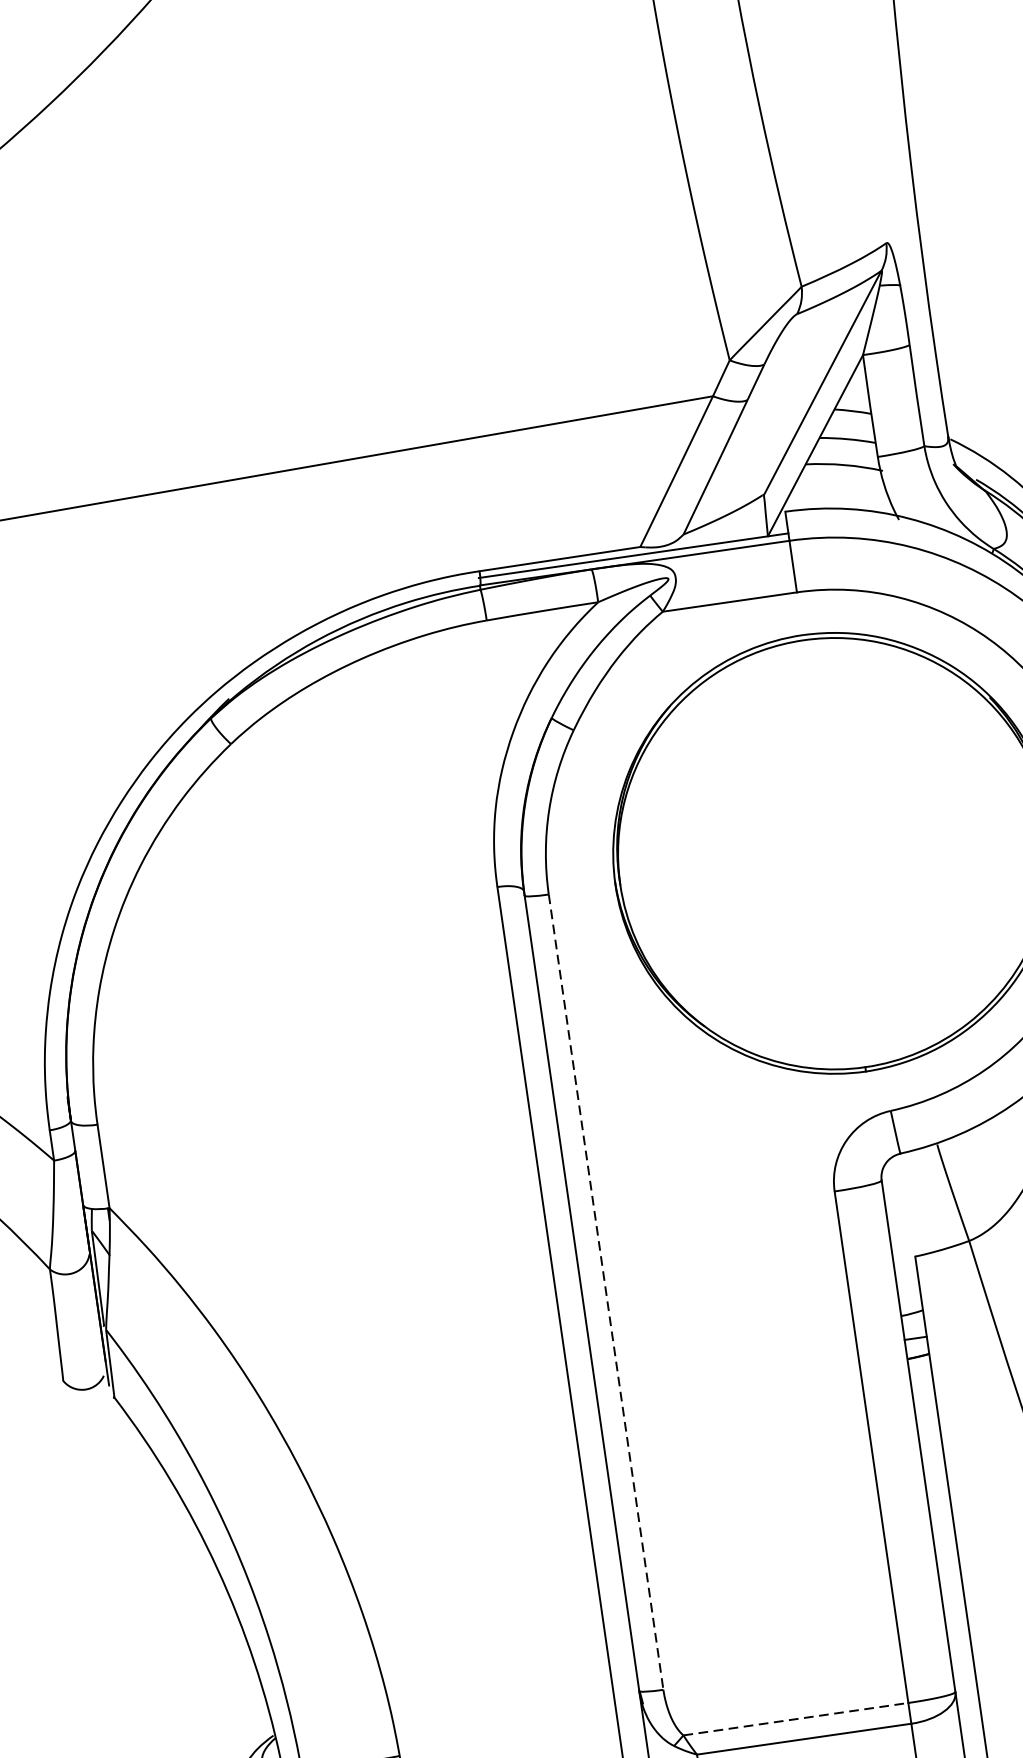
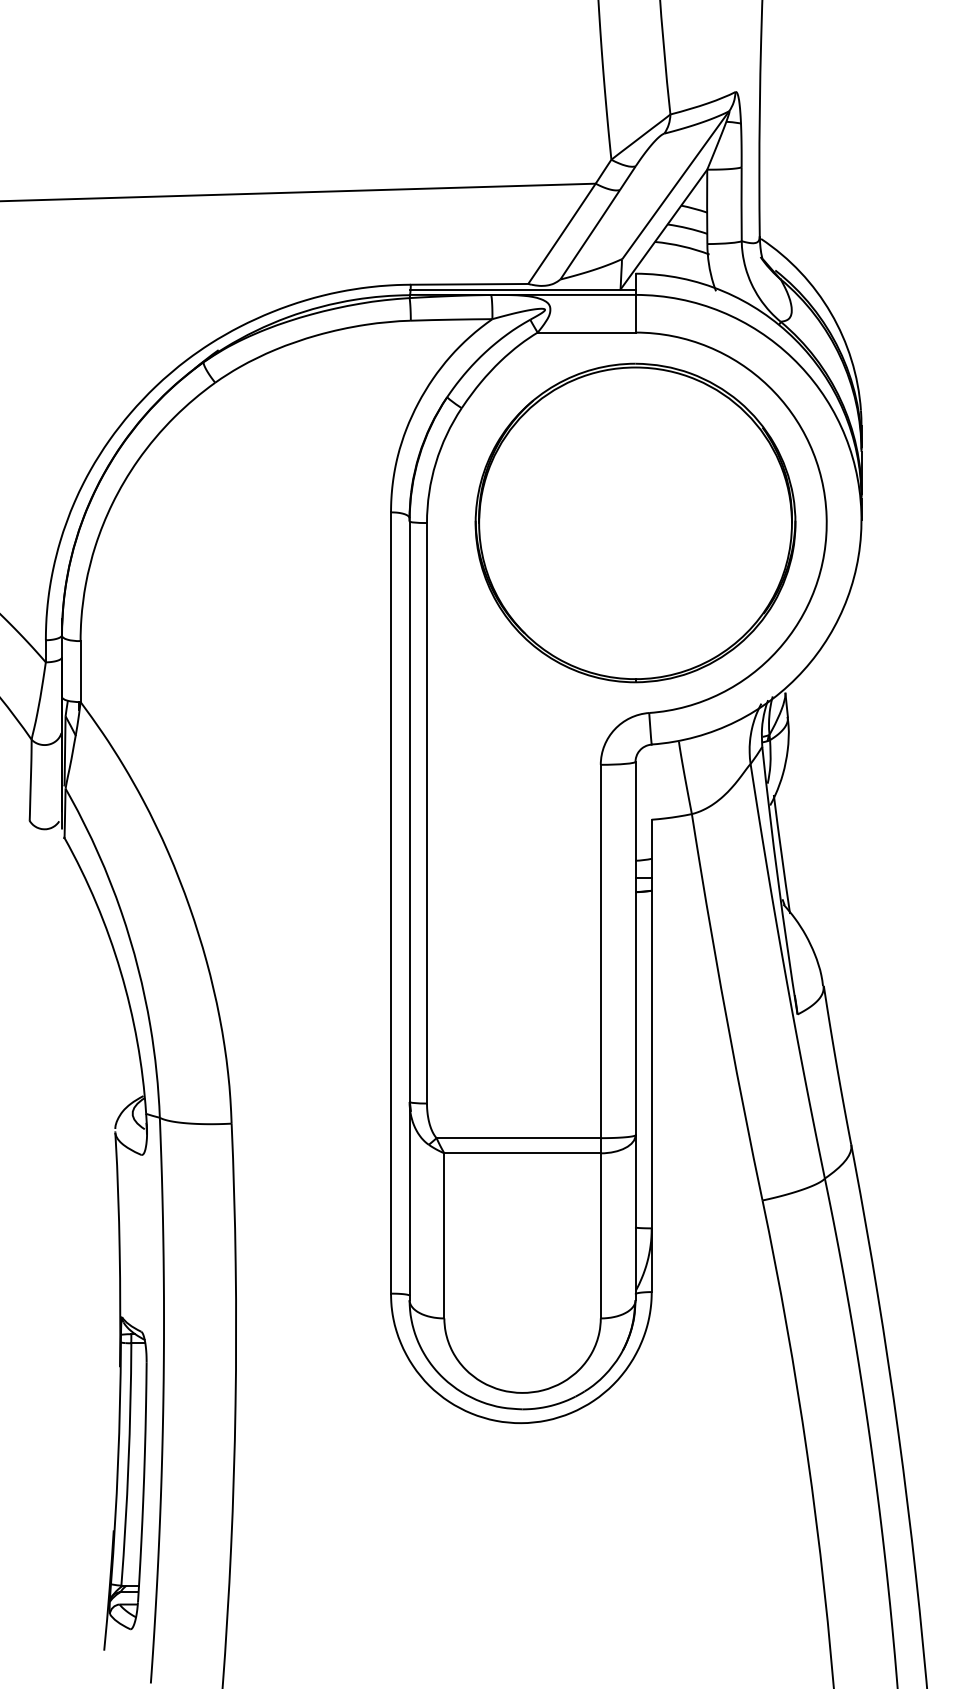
line: (605, 1292) -> (426, 813), dashed -> solid
line: (797, 1719) -> (519, 1138), dashed -> solid

